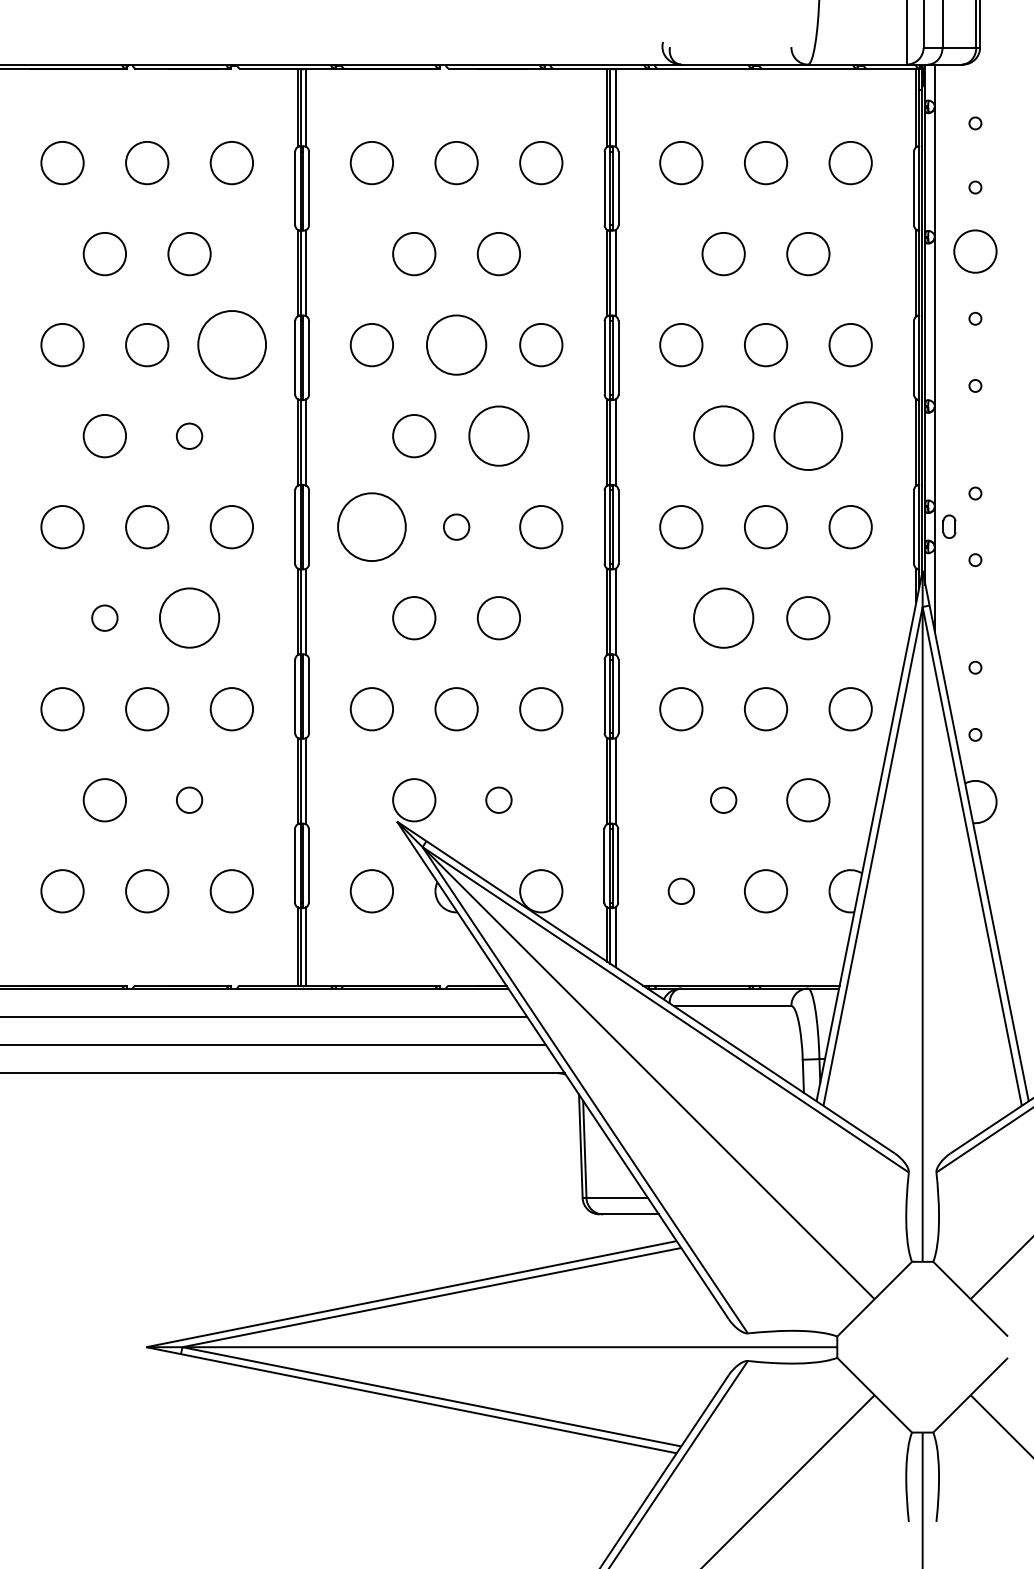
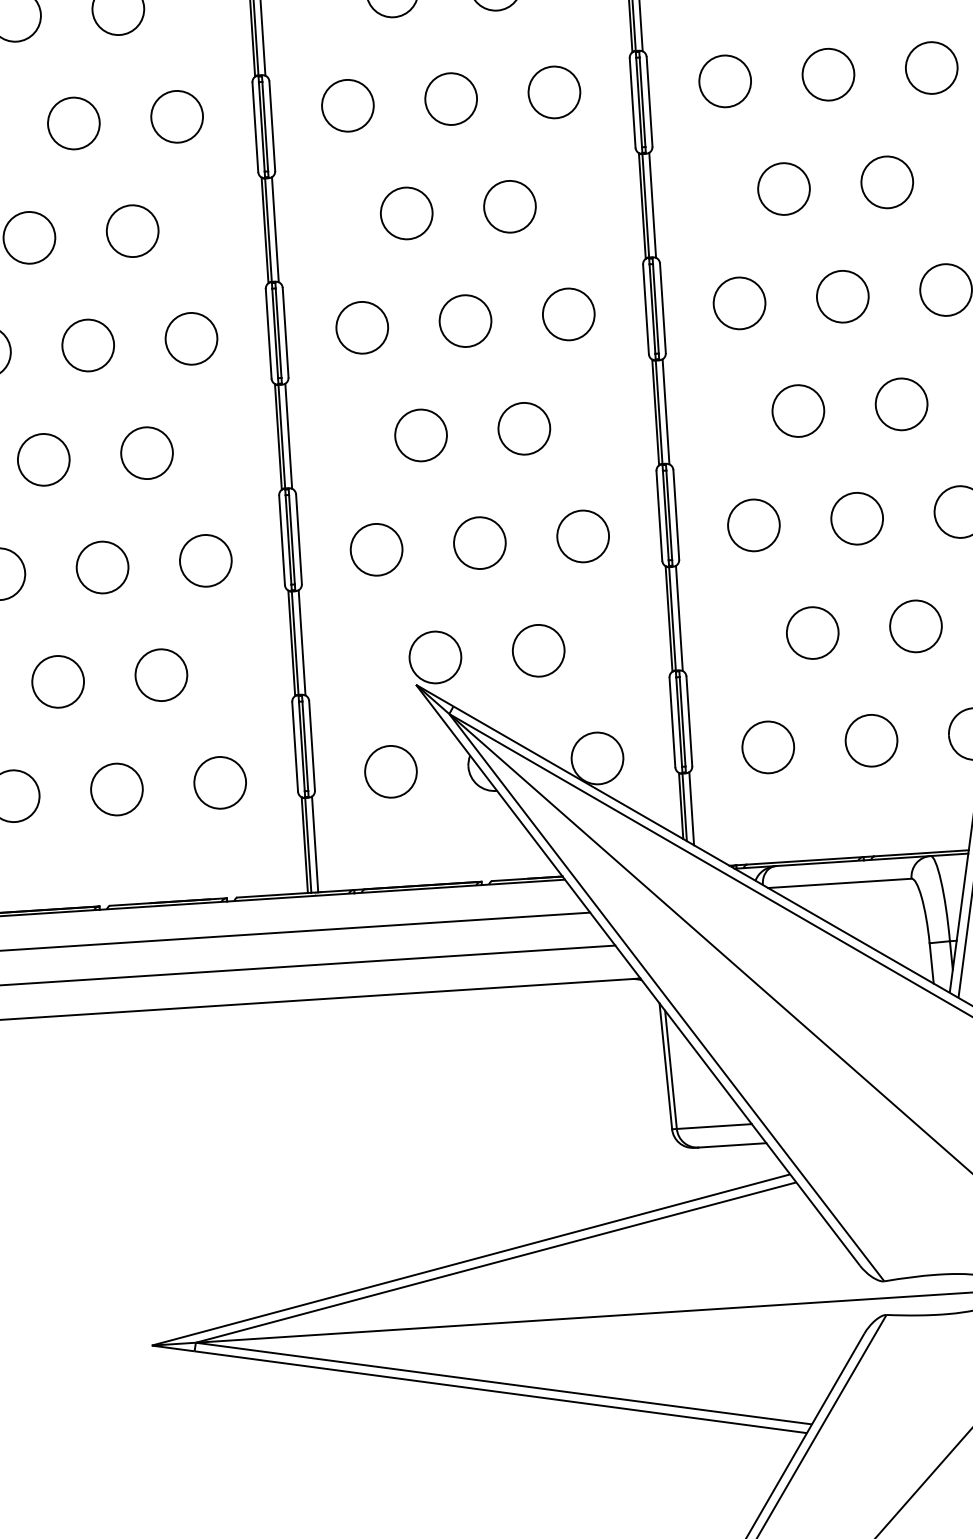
circle: (456, 344) -> (450, 98), size x0.71
circle: (231, 345) -> (176, 117), size x0.62
circle: (498, 435) -> (509, 206), size x0.71
circle: (808, 435) -> (887, 181), size x0.62
circle: (189, 436) -> (132, 231), size x1.67
circle: (723, 436) -> (783, 189), size x0.71
circle: (371, 527) -> (361, 328), size x0.62
circle: (456, 527) -> (465, 321), size x1.67
circle: (104, 618) -> (43, 460), size x1.67
circle: (189, 618) -> (146, 453), size x0.71
circle: (723, 618) -> (798, 411), size x0.71
circle: (189, 800) -> (161, 675), size x1.67
circle: (498, 800) -> (538, 651), size x1.67
circle: (723, 800) -> (812, 633), size x1.67
circle: (681, 891) -> (768, 747), size x1.67

